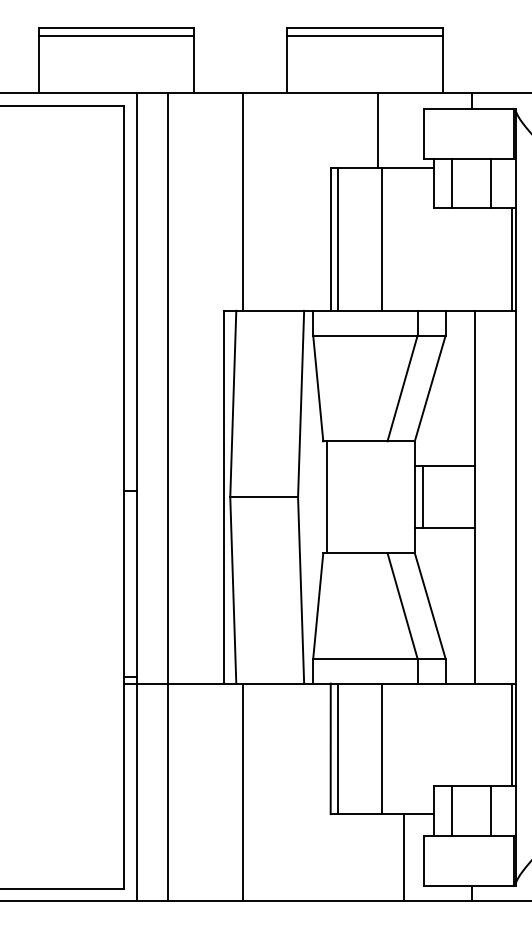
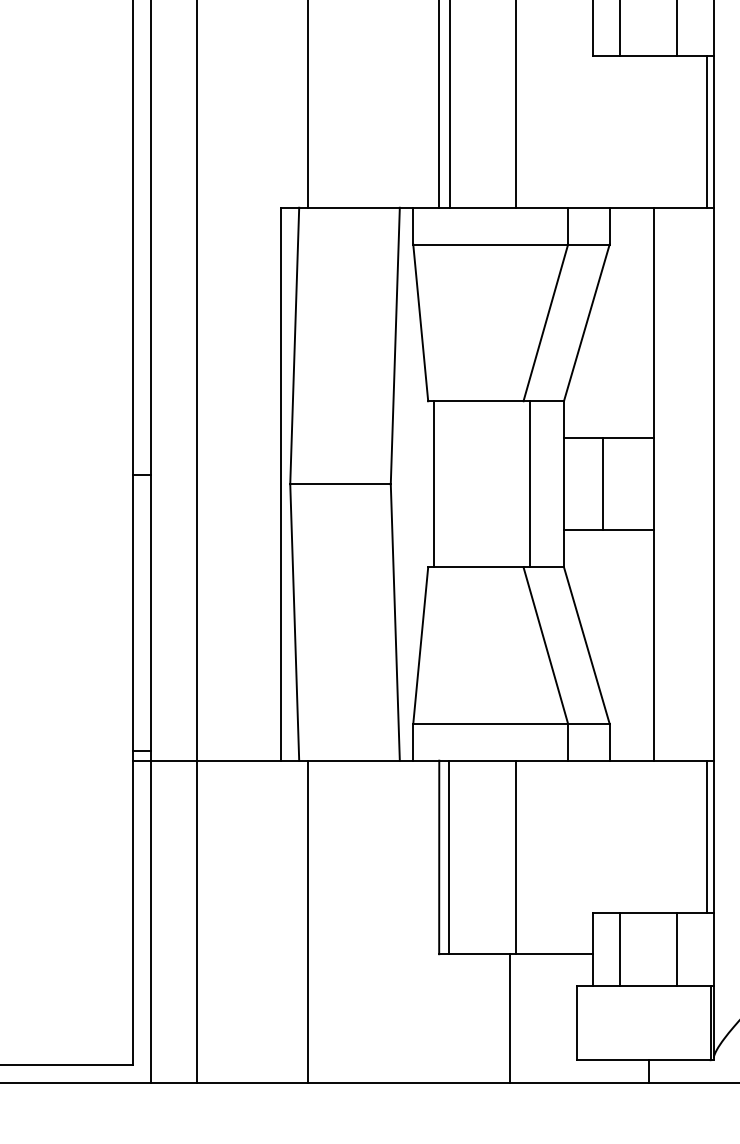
line: (392, 497) -> (530, 484), added
line: (422, 497) -> (602, 484), moved
line: (404, 857) -> (510, 1018), moved

